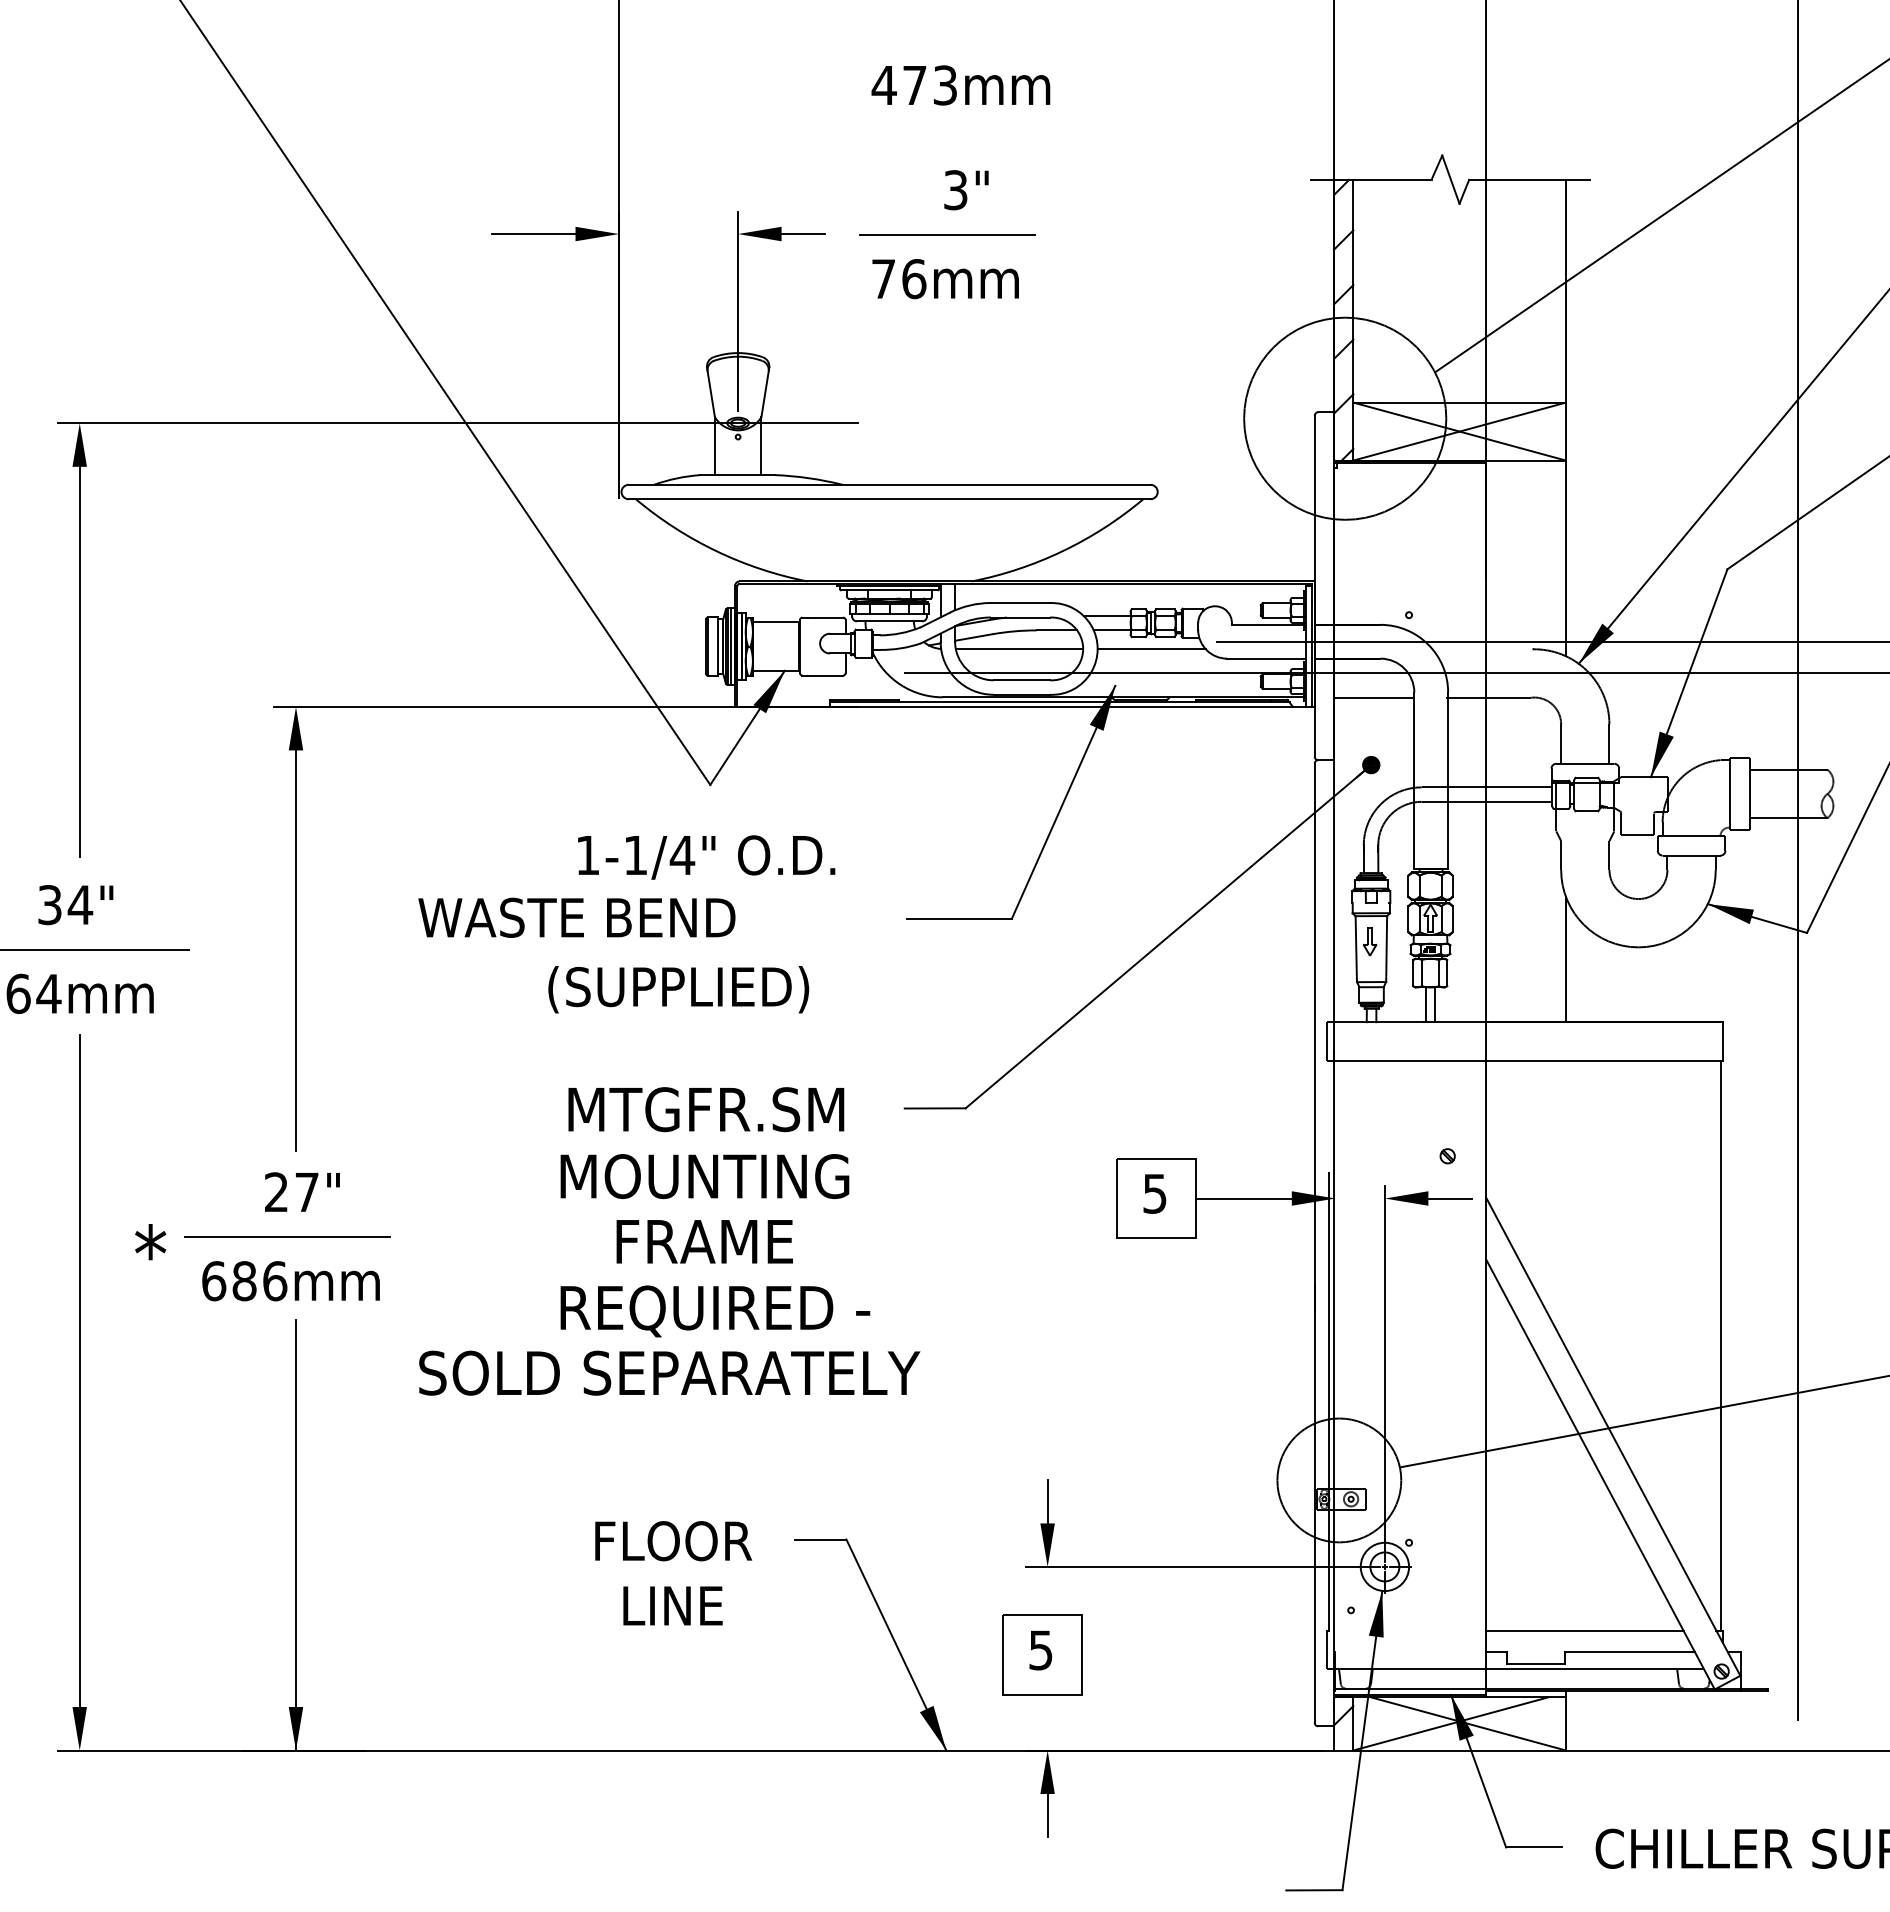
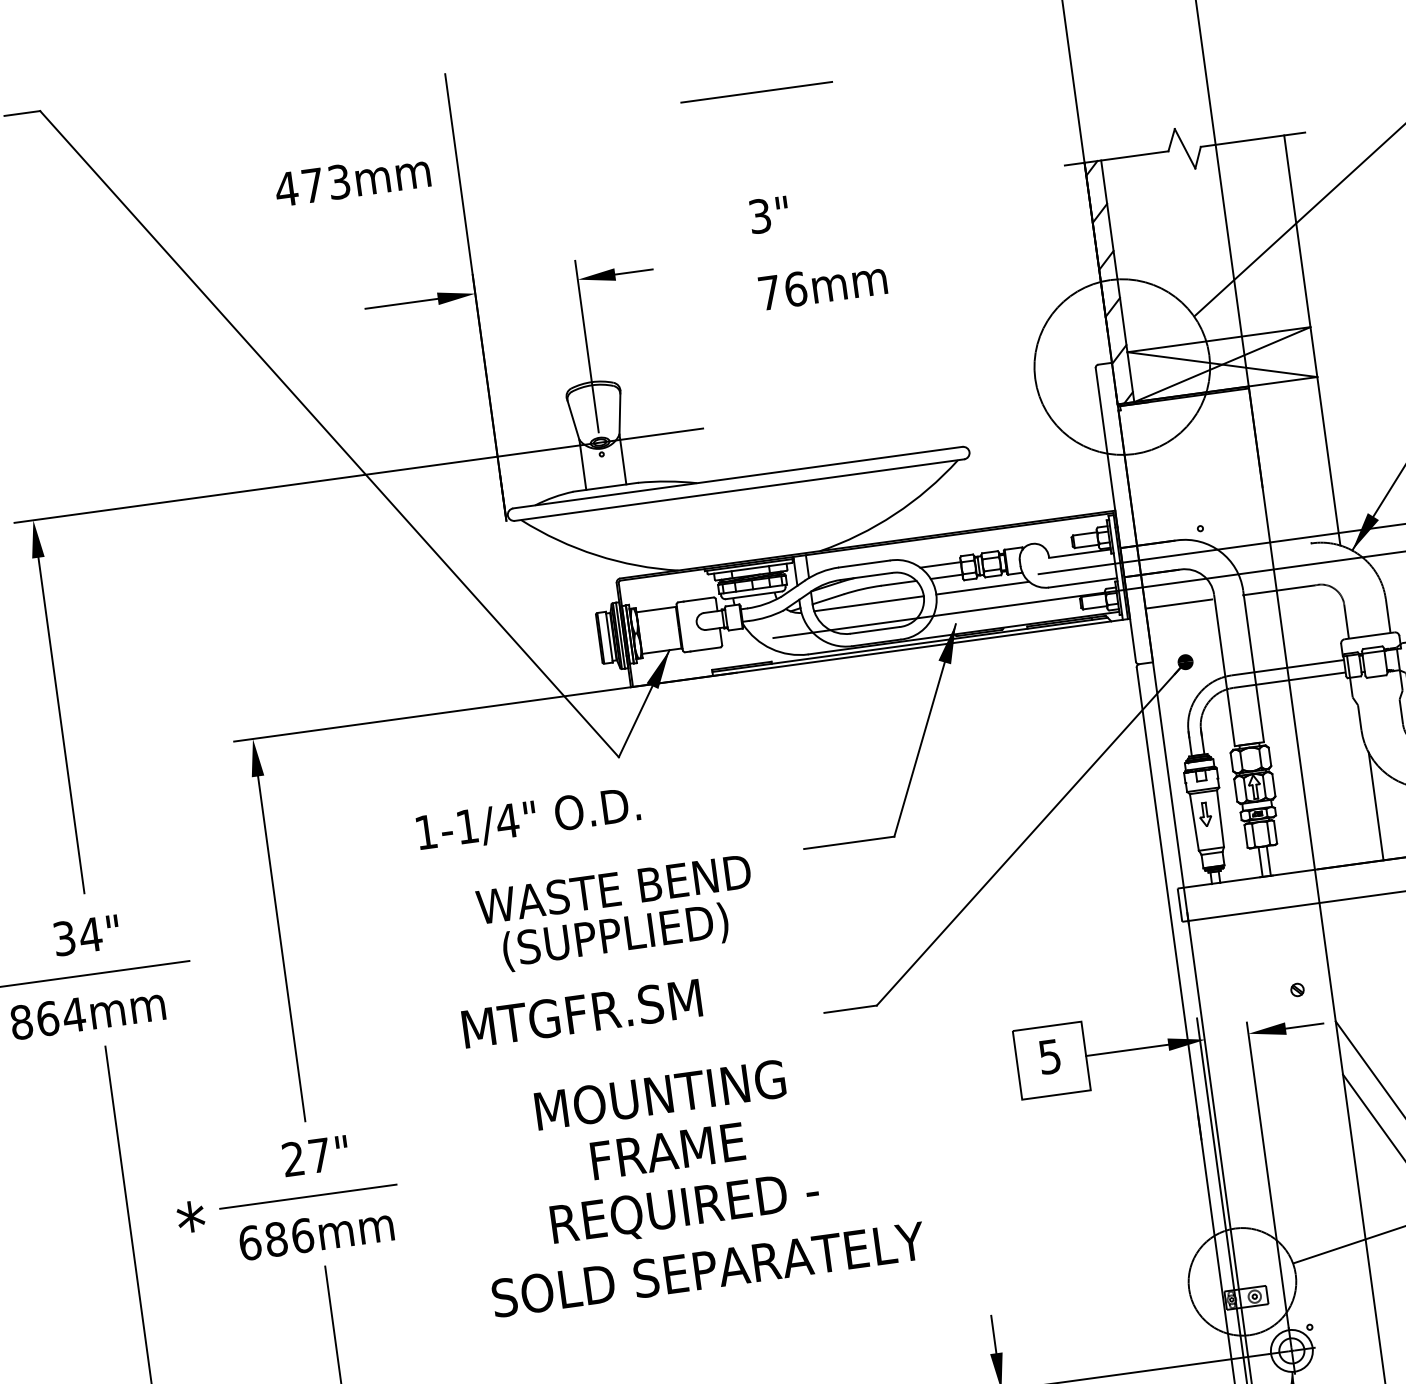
text: (960, 85) -> (352, 180), moved
line: (947, 234) -> (756, 91), moved
text: (945, 279) -> (822, 285), moved
text: (706, 857) -> (528, 820), moved
text: (576, 917) -> (613, 889), moved
text: (706, 1109) -> (582, 1013), moved
text: (669, 1372) -> (708, 1269), moved

